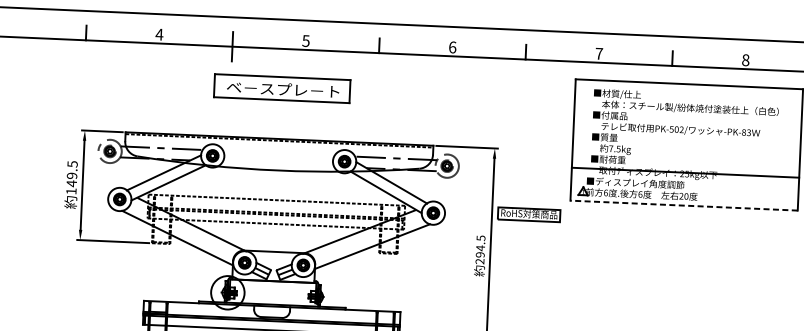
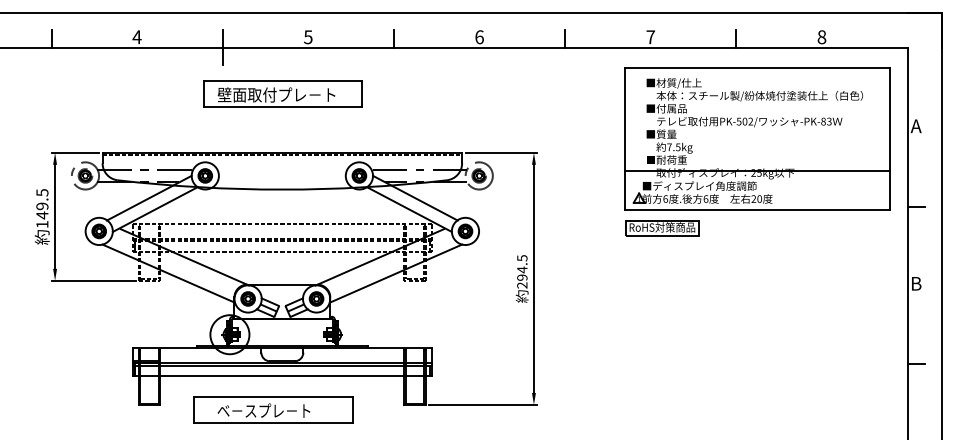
text: (282, 89) -> (283, 94), ベ－スプレ－ト -> 壁面取付プレ－ト
line: (684, 205) -> (757, 209), dashed -> solid
part: (529, 214) -> (662, 228), moved

